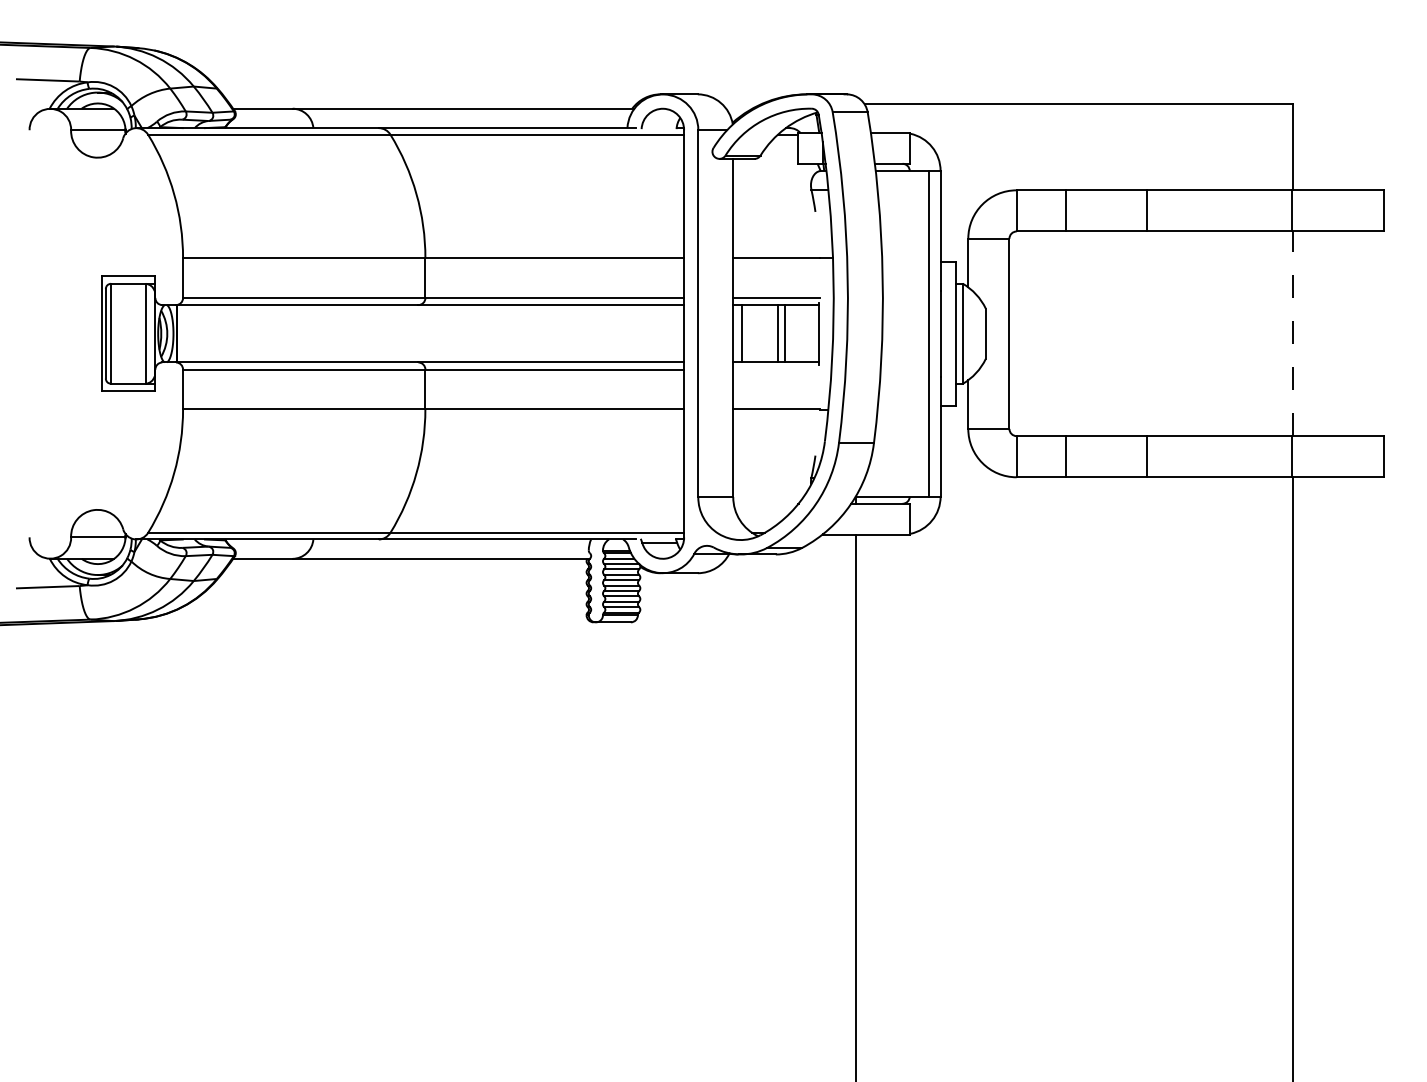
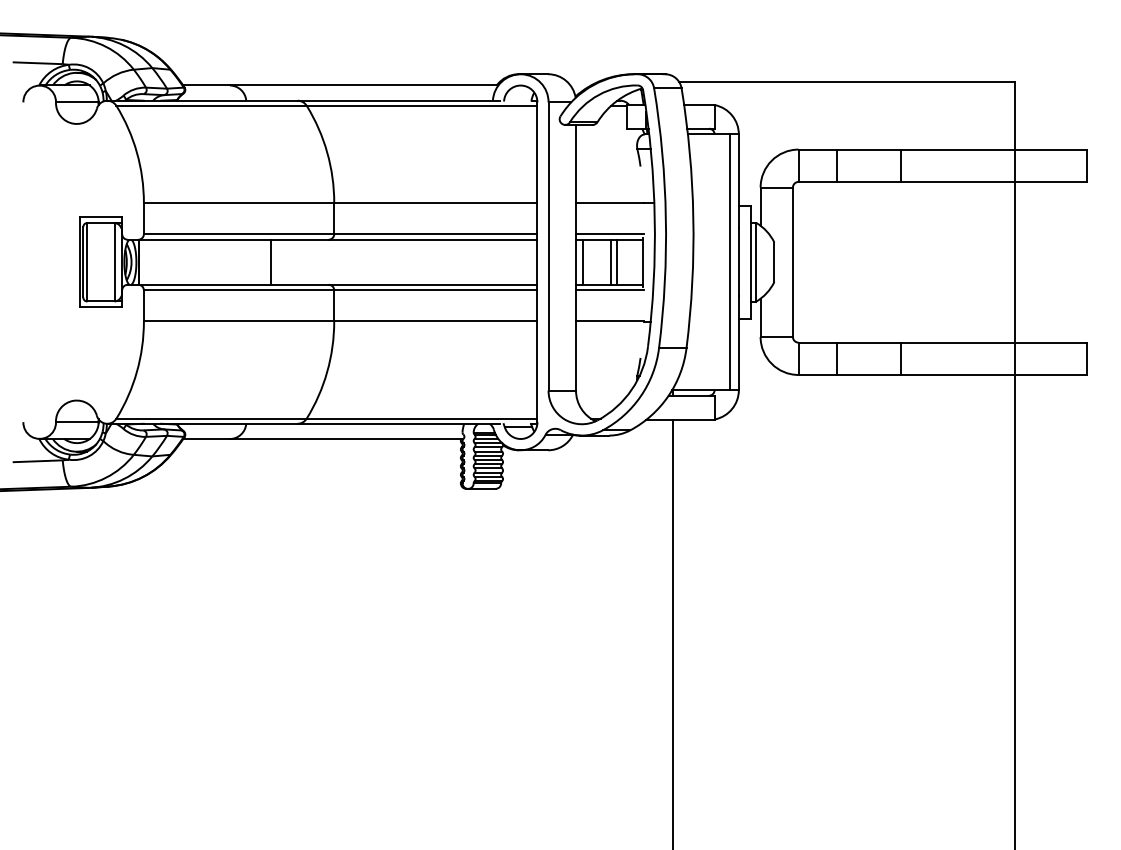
line: (344, 332) -> (270, 261), added
line: (1292, 332) -> (1015, 261), dashed -> solid
line: (777, 369) -> (610, 290), added

